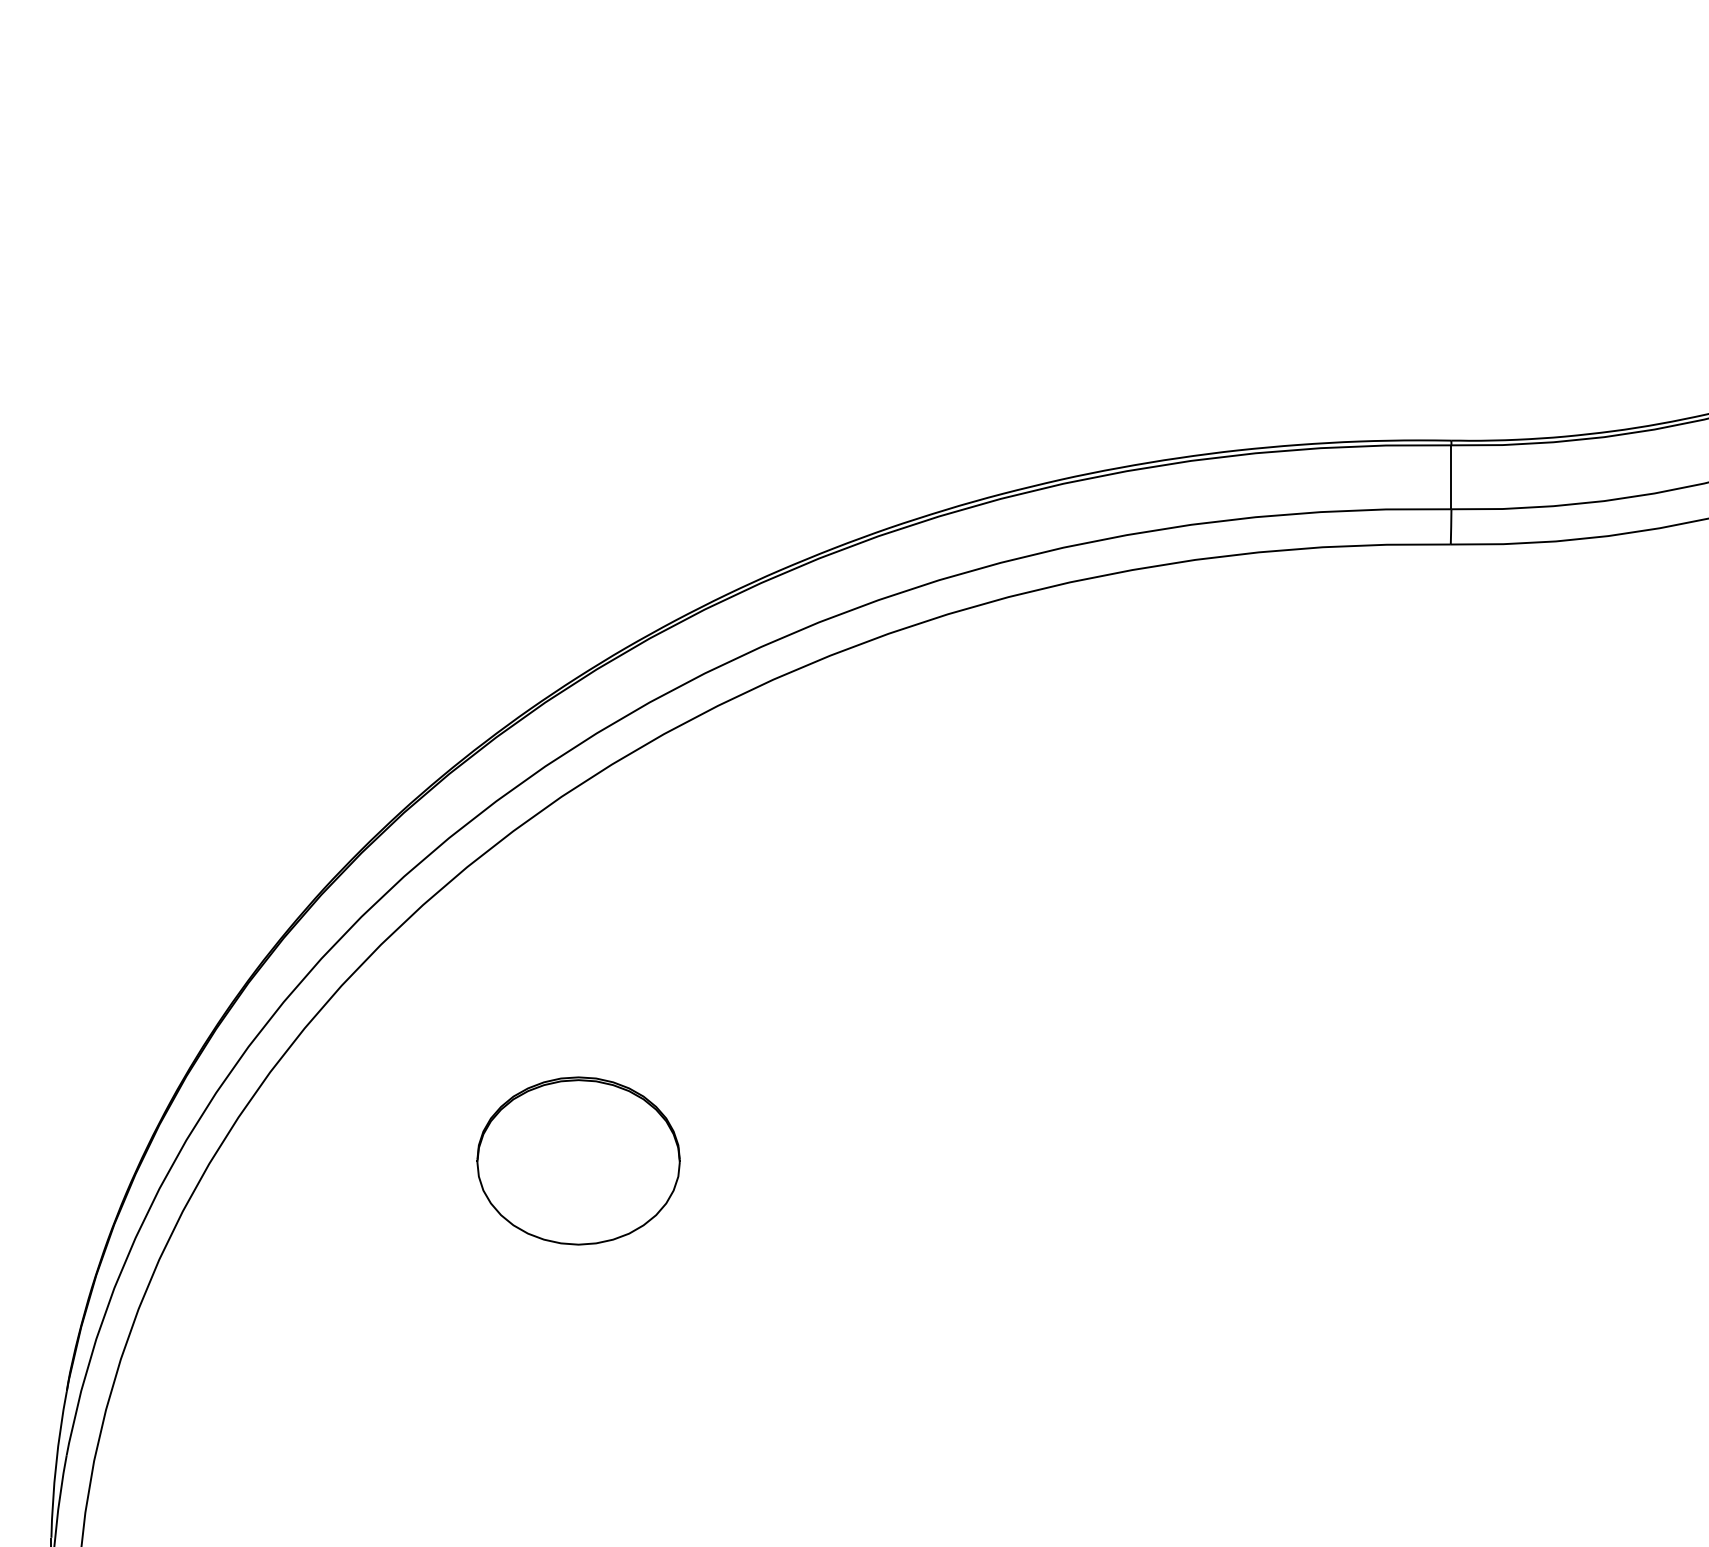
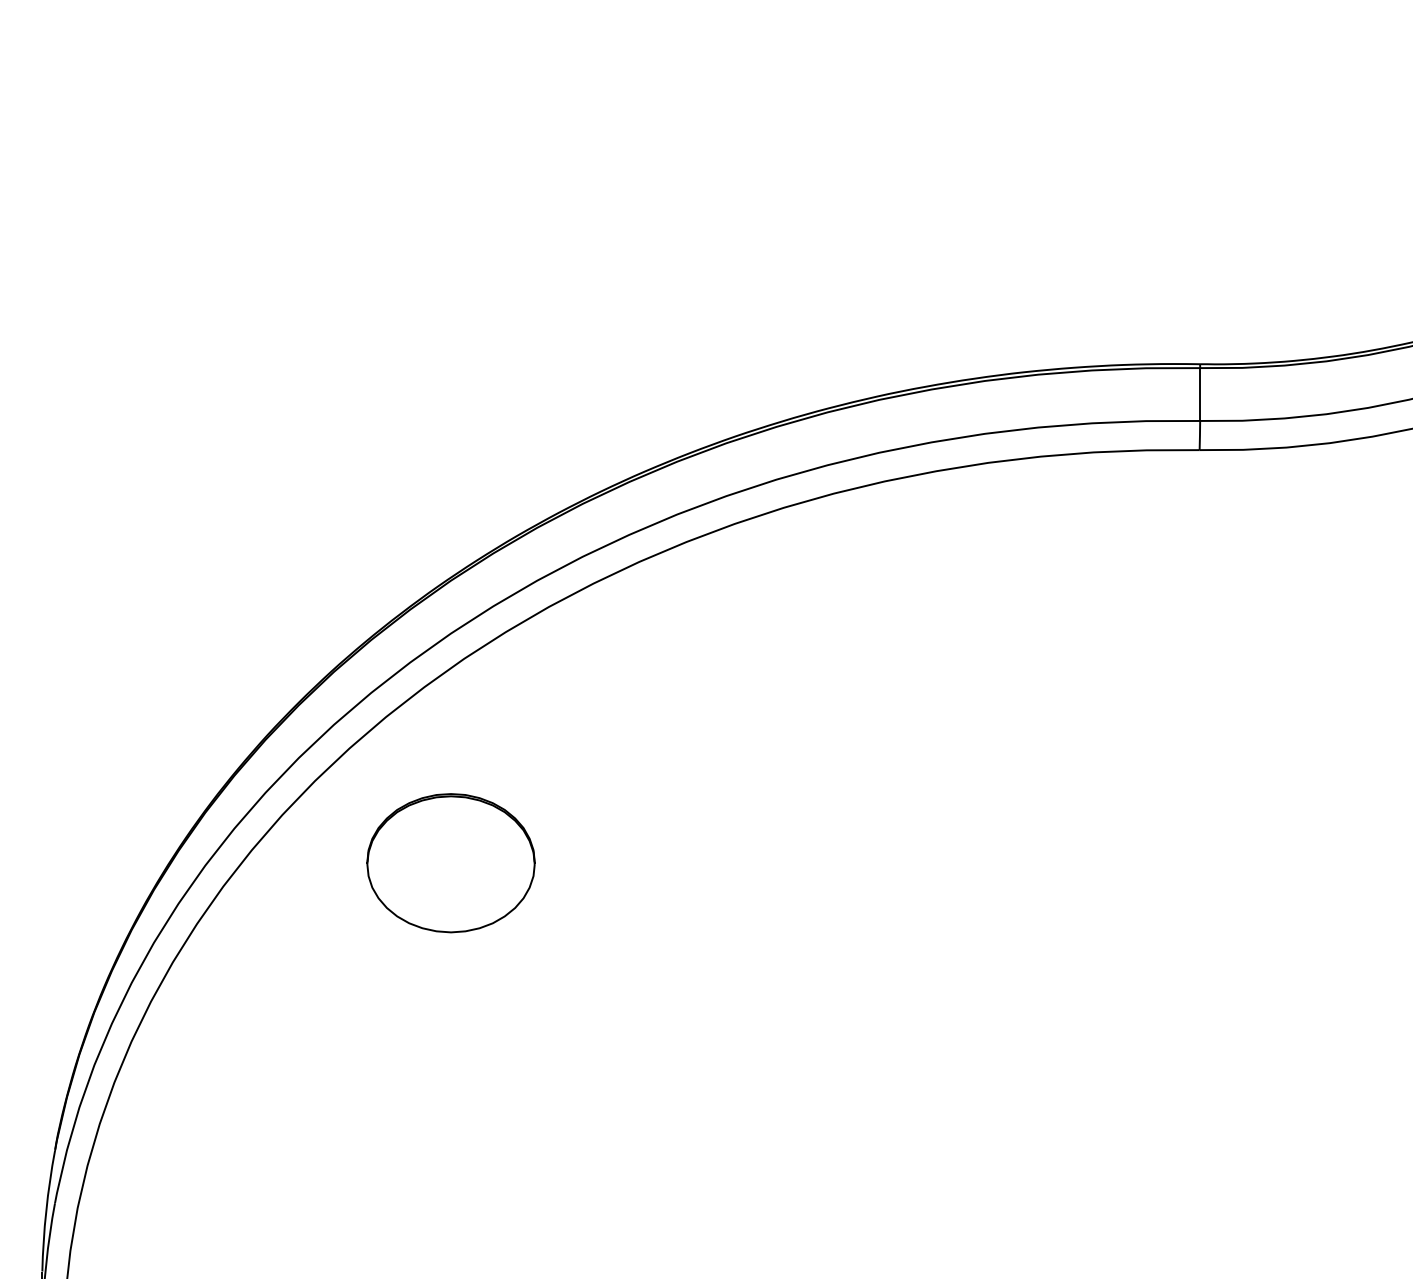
part: (578, 1160) -> (450, 862), moved

